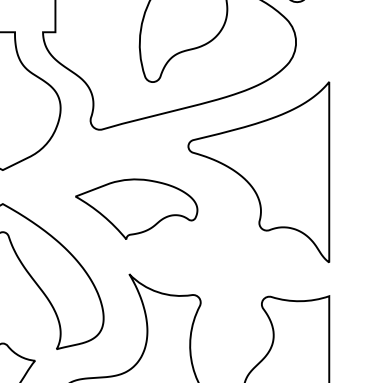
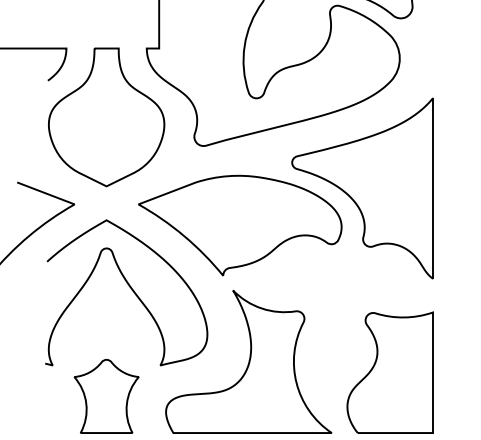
part: (136, 209) -> (240, 225), size x1.67

